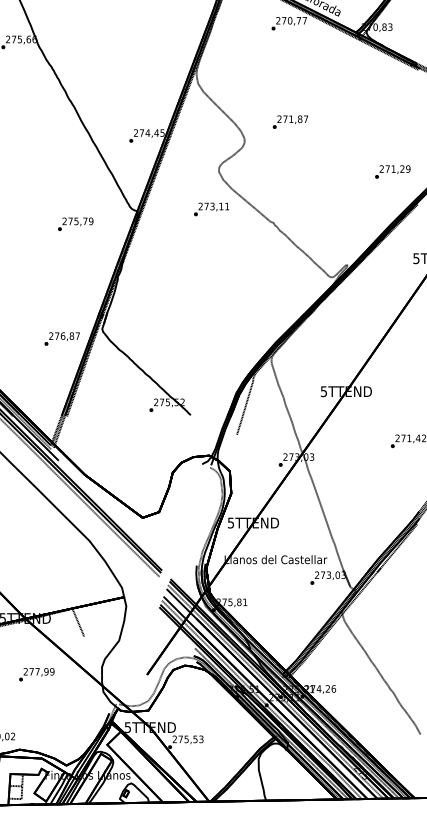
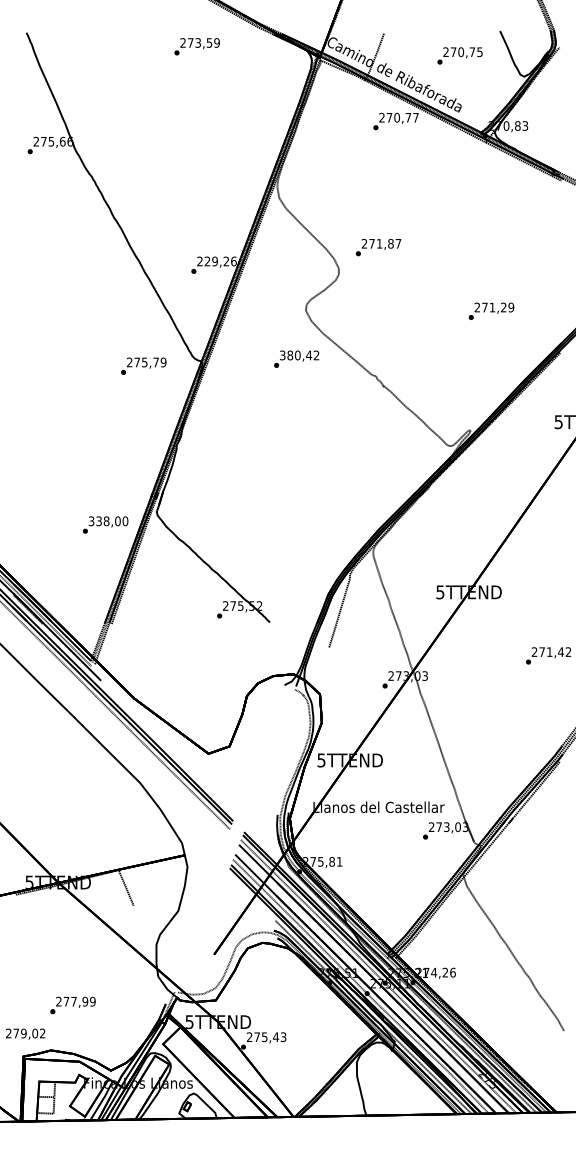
text: (290, 122) -> (378, 247), moved
text: (152, 133) -> (220, 261), 274,45 -> 229,26
text: (392, 171) -> (491, 310), moved
text: (213, 206) -> (299, 355), 273,11 -> 380,42
text: (75, 223) -> (143, 365), moved
text: (64, 336) -> (108, 521), 276,87 -> 338,00
text: (36, 674) -> (72, 1005), moved
text: (195, 739) -> (276, 1037), 275,53 -> 275,43

